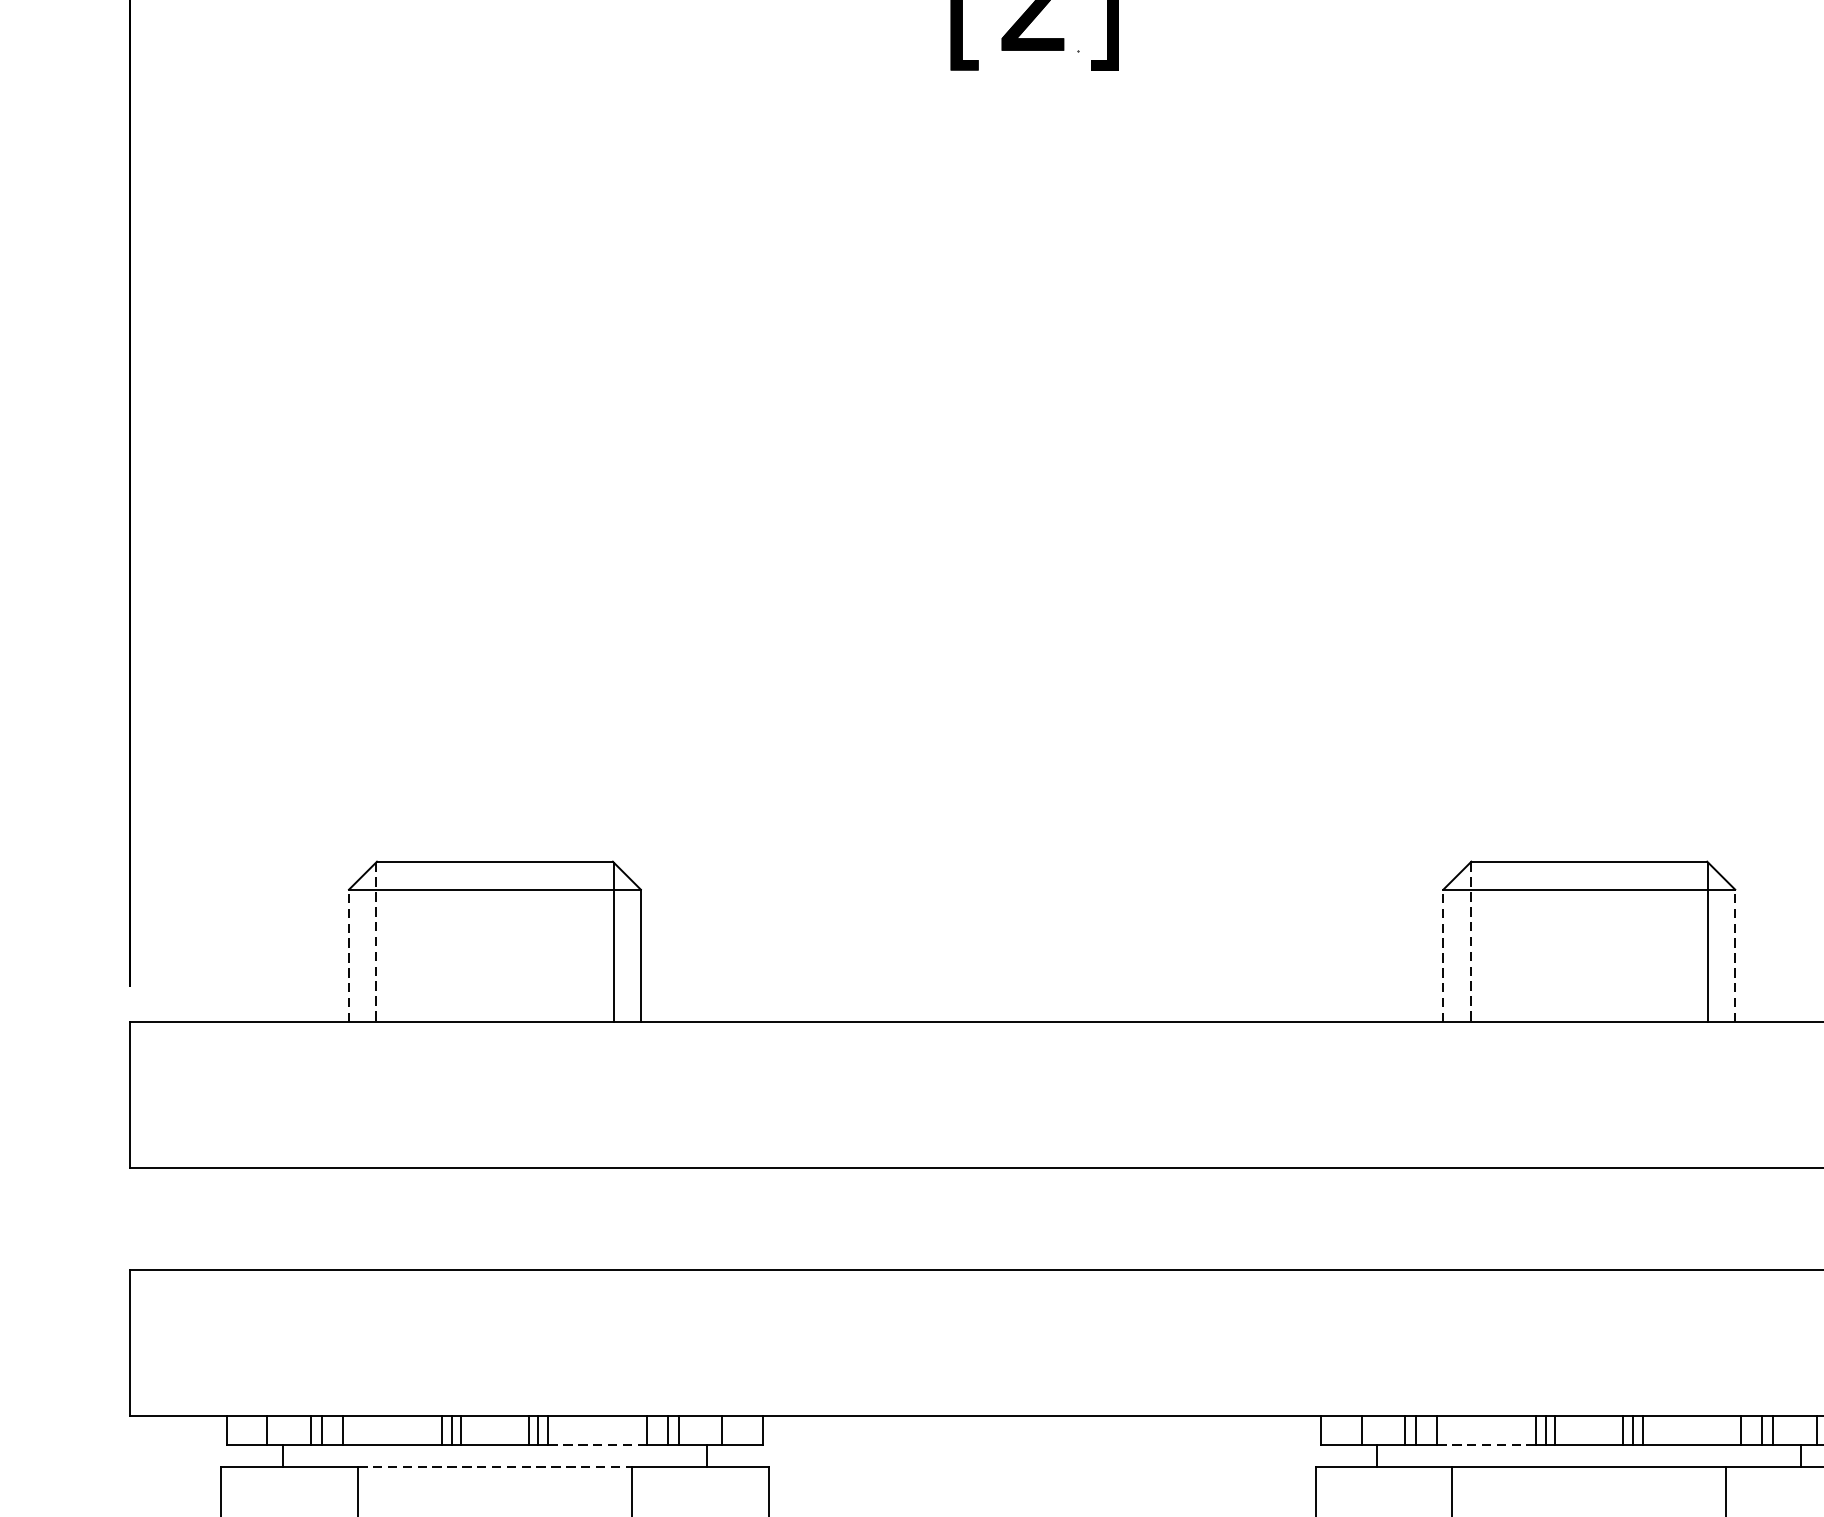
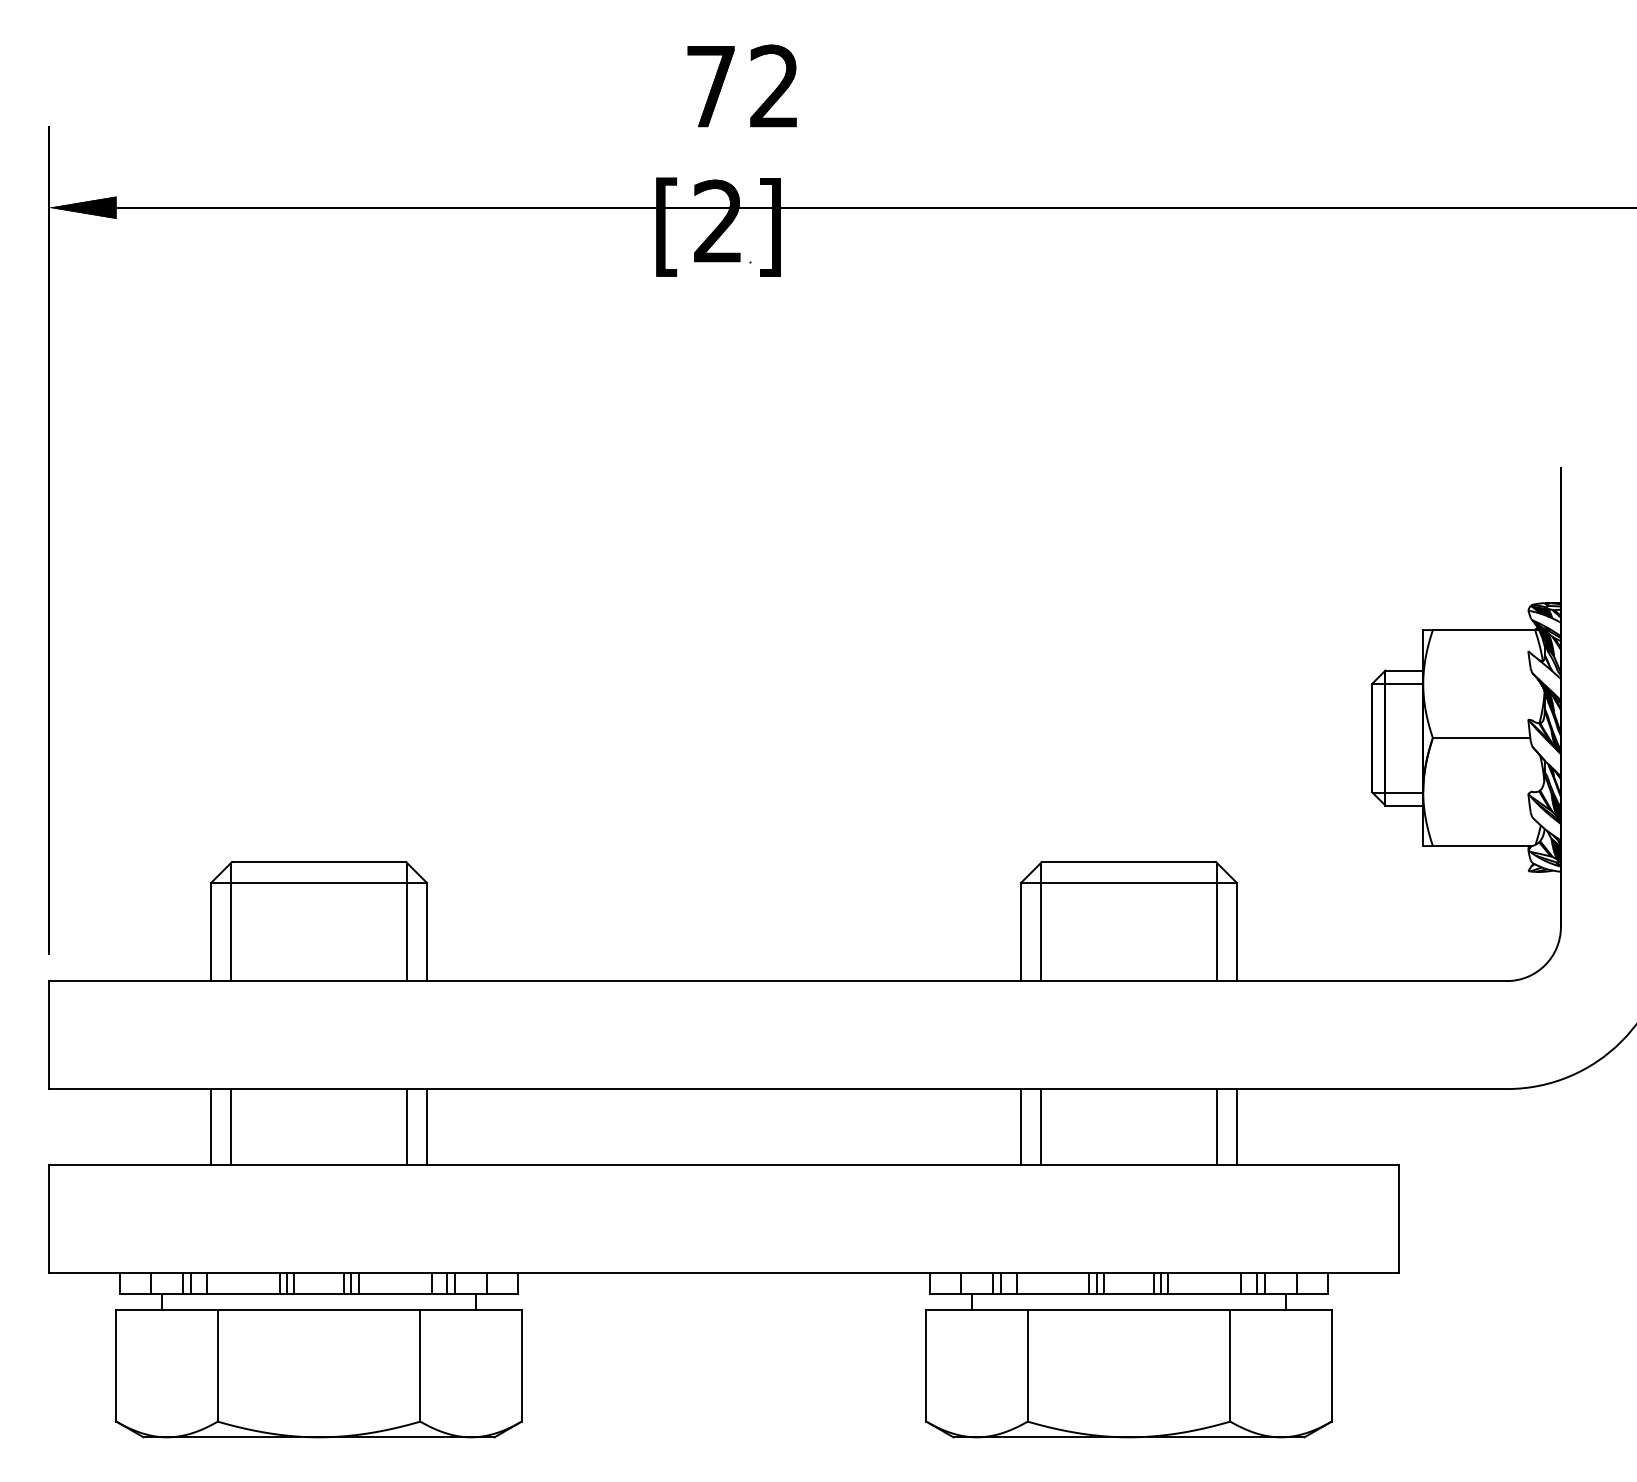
line: (376, 943) -> (231, 922), dashed -> solid
line: (1471, 943) -> (1041, 922), dashed -> solid
line: (349, 955) -> (211, 931), dashed -> solid
line: (1442, 955) -> (1020, 931), dashed -> solid
line: (1734, 955) -> (1236, 931), dashed -> solid
line: (349, 1218) -> (211, 1126), added
line: (376, 1218) -> (231, 1126), added
line: (613, 1218) -> (406, 1126), added
line: (641, 1218) -> (427, 1126), added
line: (1442, 1218) -> (1020, 1126), added
line: (1471, 1218) -> (1041, 1126), added
line: (1707, 1218) -> (1216, 1126), added
line: (1734, 1218) -> (1236, 1126), added
line: (596, 1445) -> (394, 1294), dashed -> solid
line: (1485, 1445) -> (1052, 1294), dashed -> solid
line: (495, 1467) -> (319, 1310), dashed -> solid

